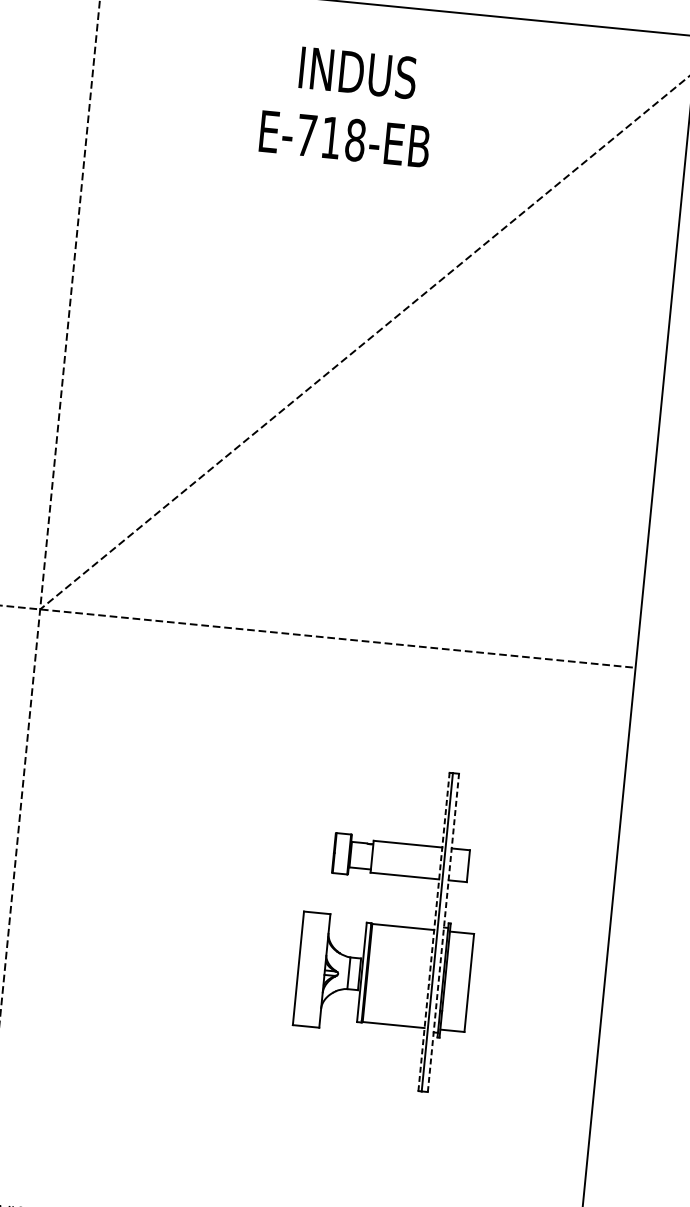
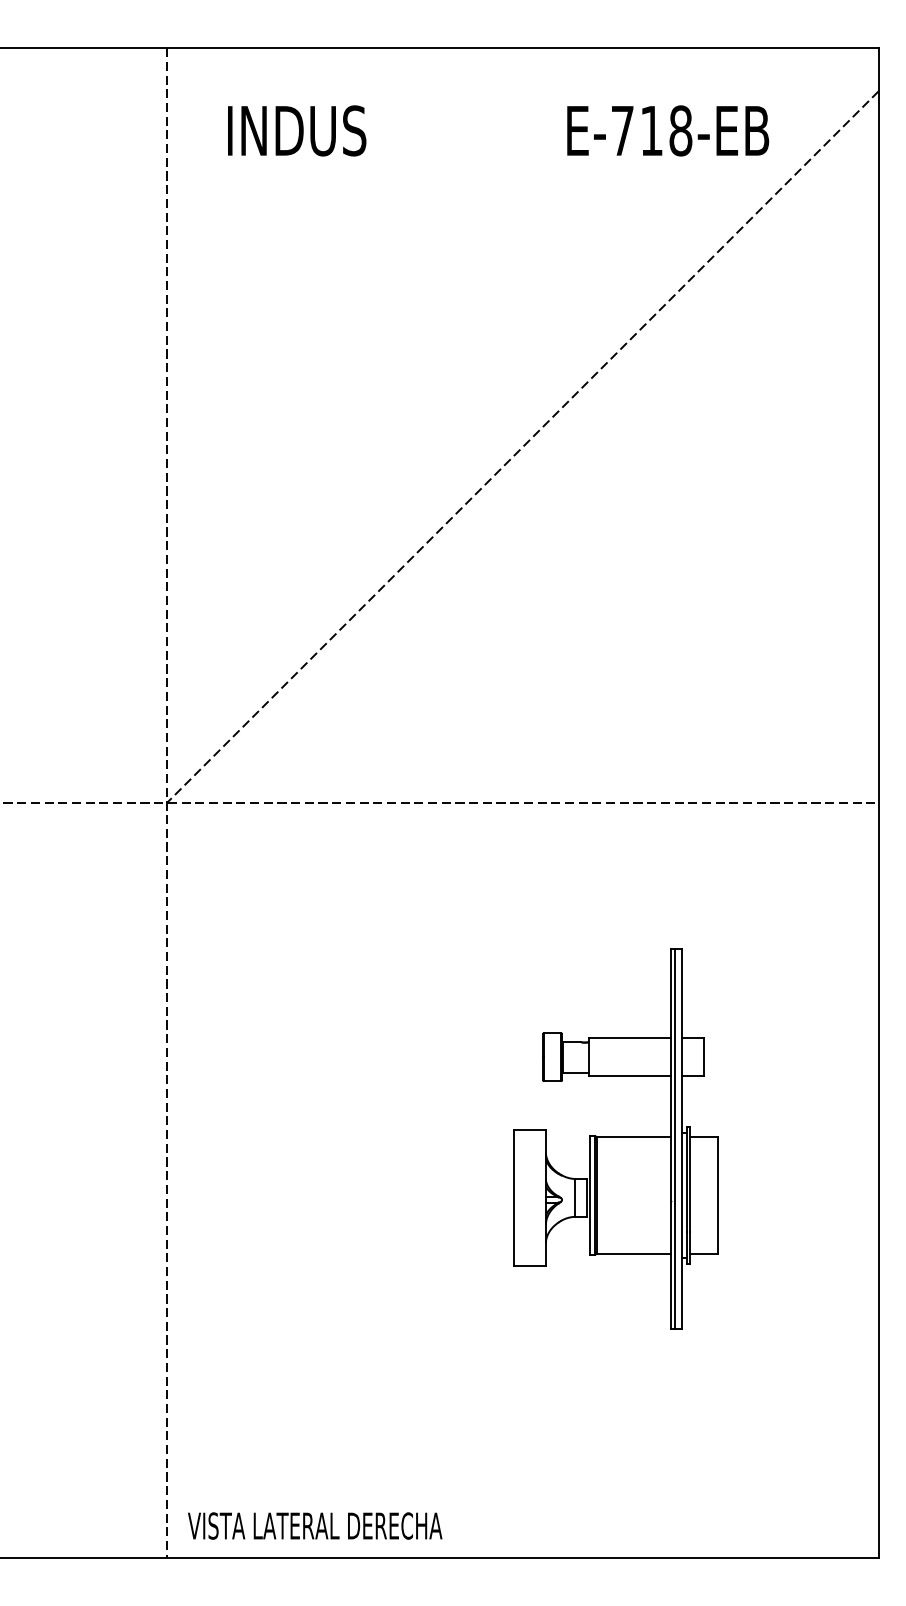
text: (358, 72) -> (297, 130), moved
text: (345, 138) -> (668, 130), moved
line: (433, 931) -> (670, 1138), dashed -> solid
line: (443, 932) -> (681, 1138), dashed -> solid

